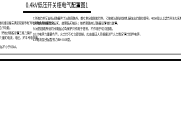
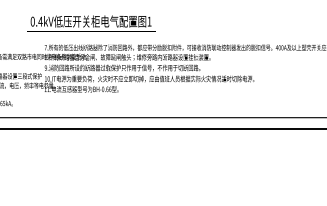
line: (56, 12) -> (90, 36), removed

